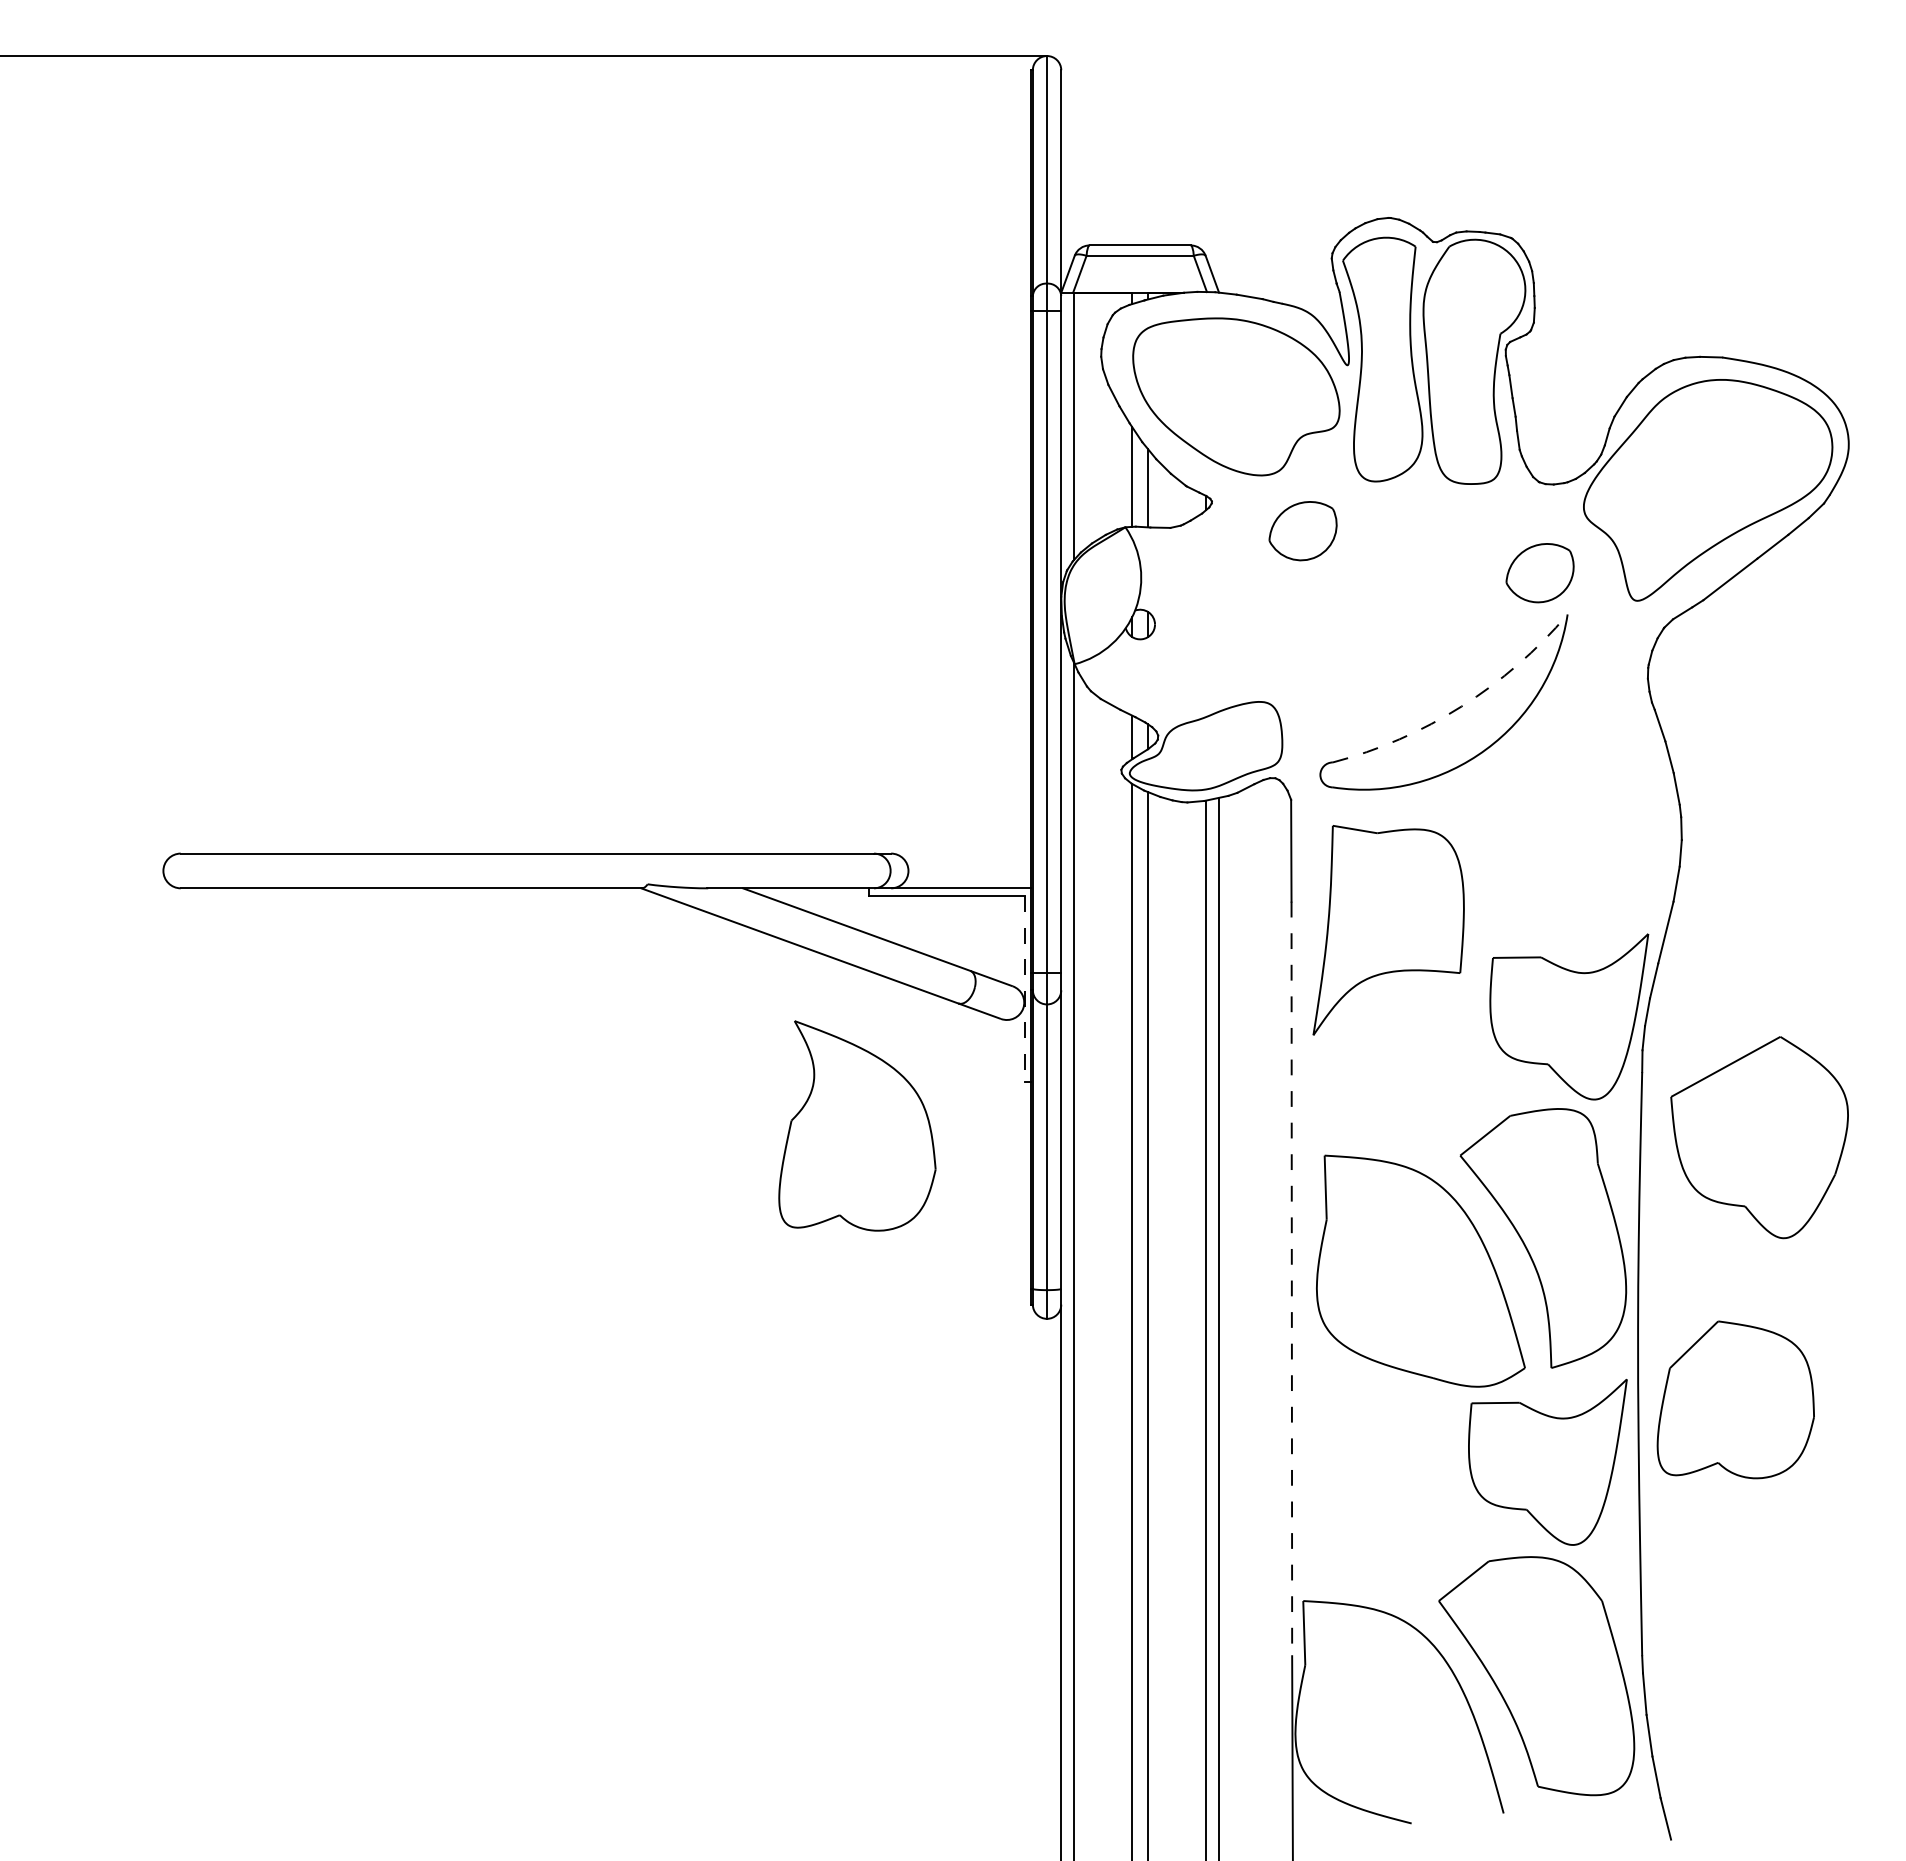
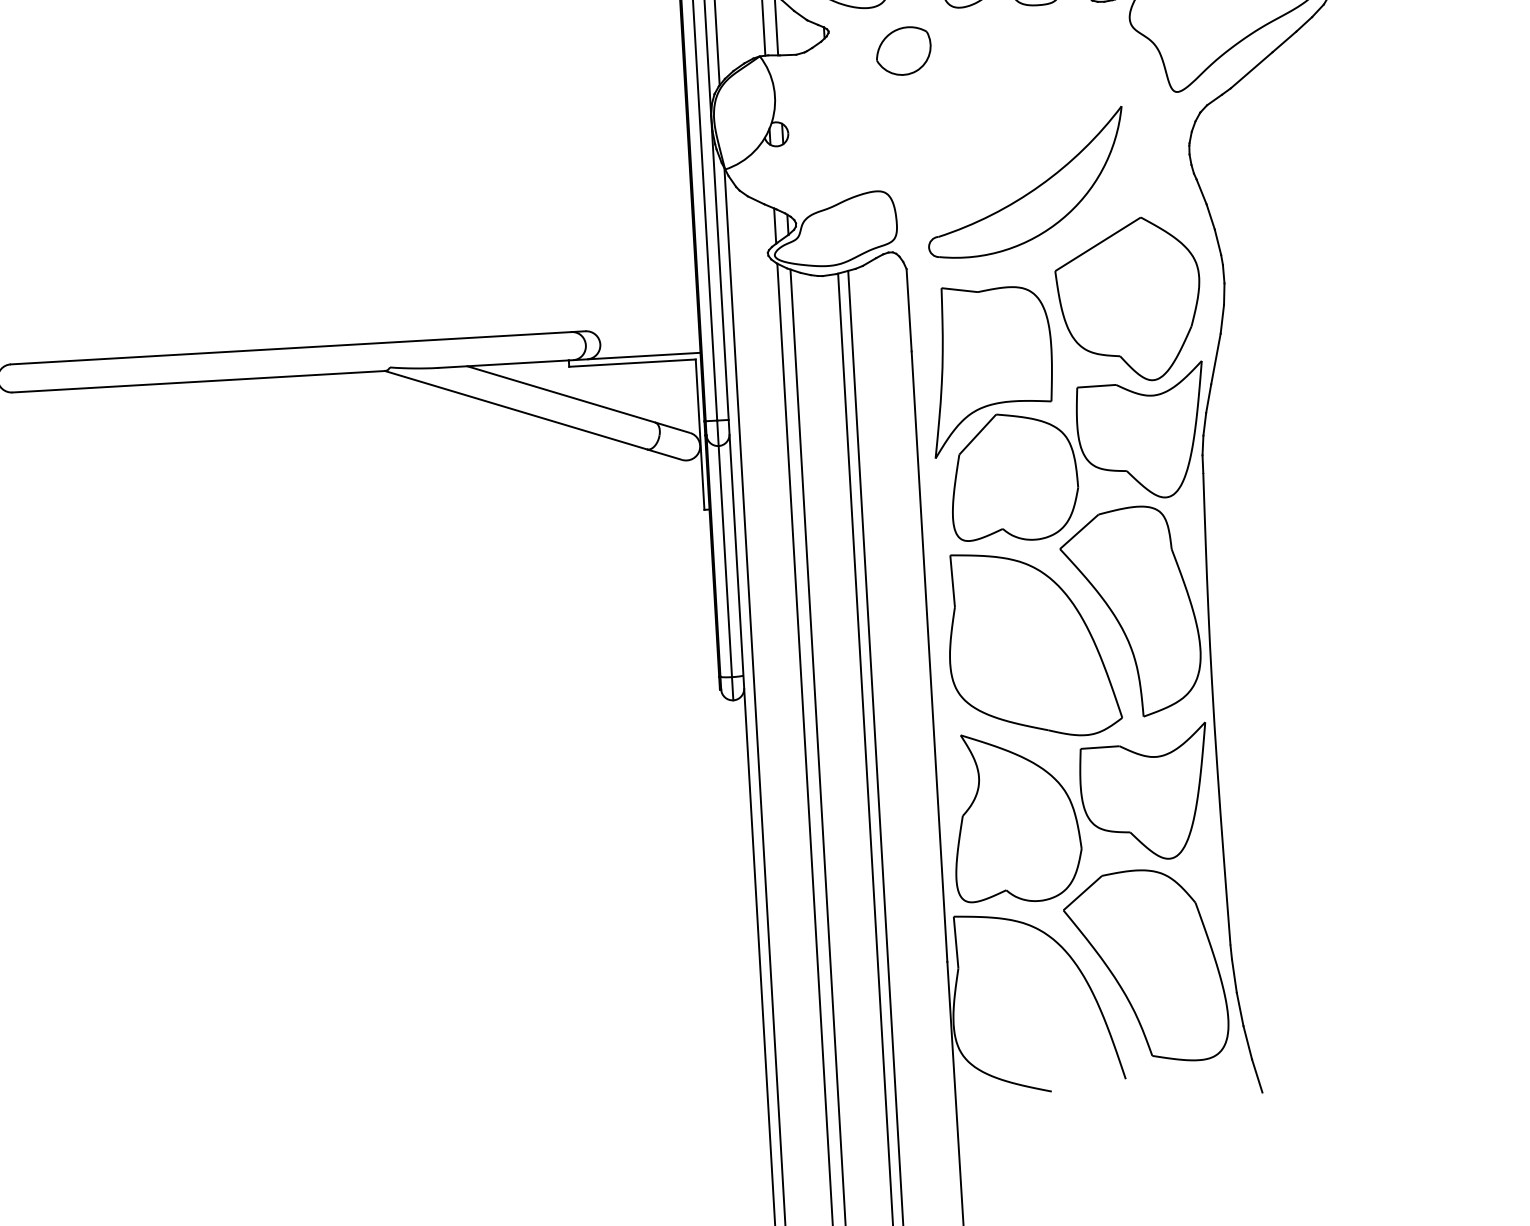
part: (1539, 573) -> (1096, 74), removed
arc: (1461, 706) -> (1040, 185), dashed -> solid
line: (1024, 989) -> (699, 434), dashed -> solid
part: (857, 1125) -> (1016, 816), moved
part: (1759, 1137) -> (1128, 299), moved
line: (1291, 1279) -> (929, 657), dashed -> solid
part: (1735, 1399) -> (1013, 476), moved

